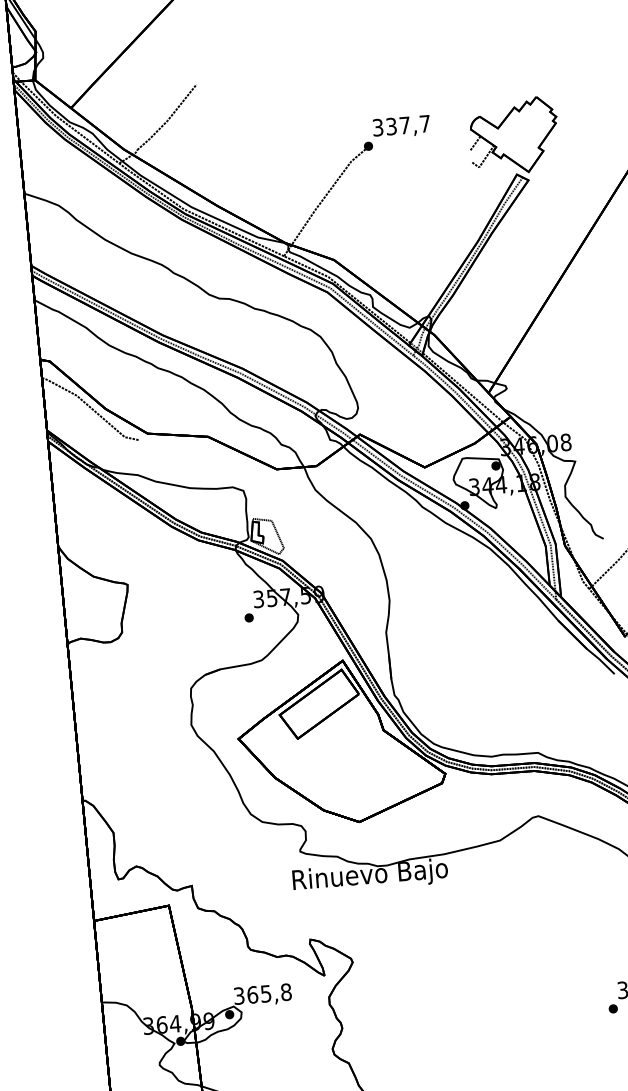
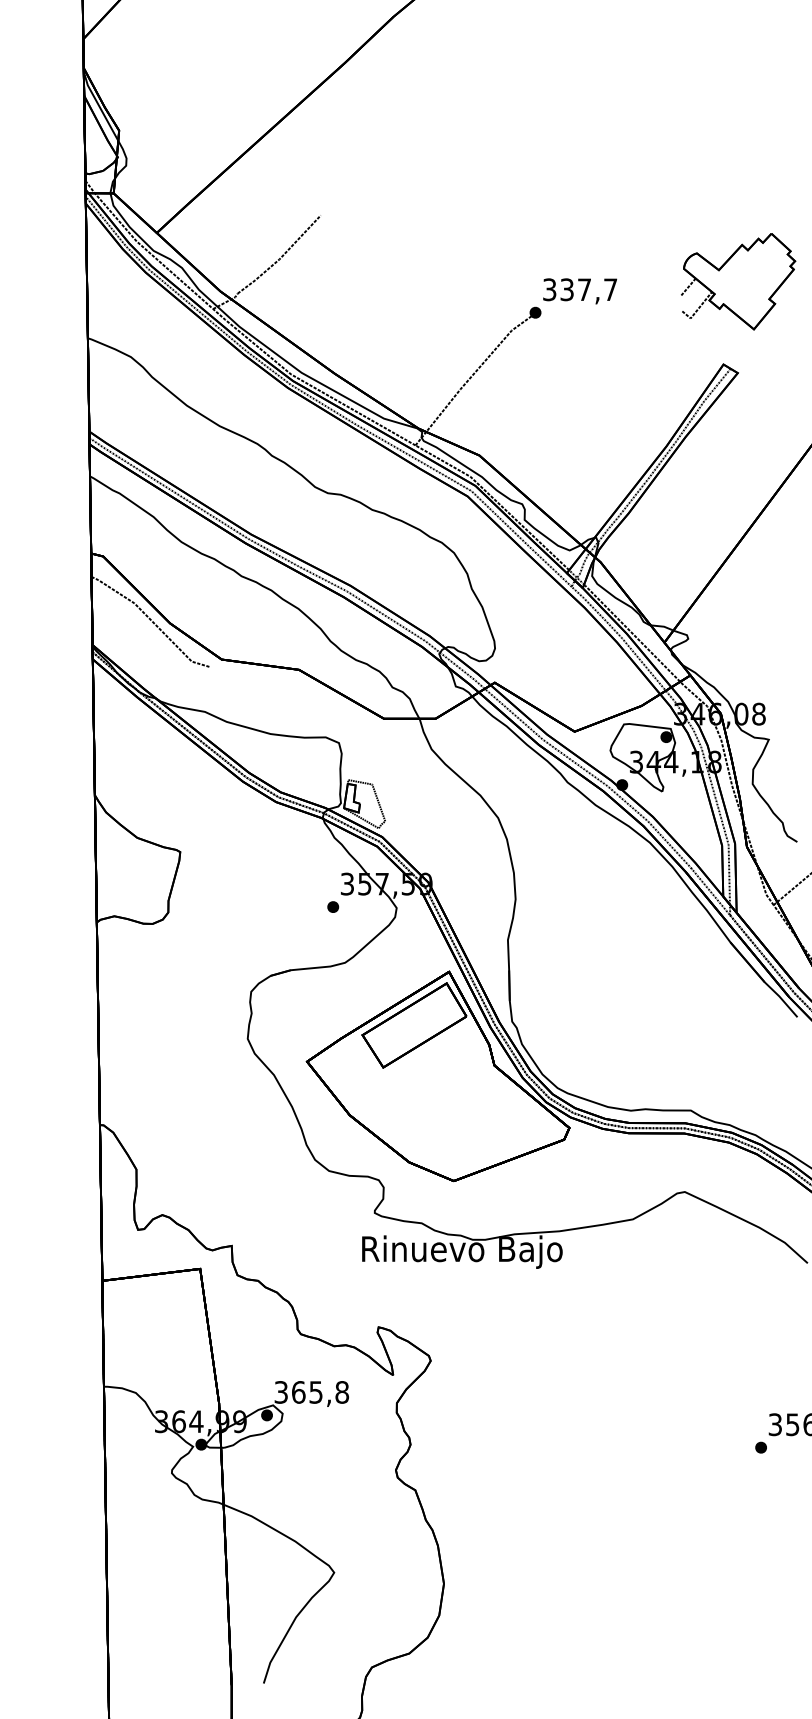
part: (513, 135) -> (738, 281), moved

